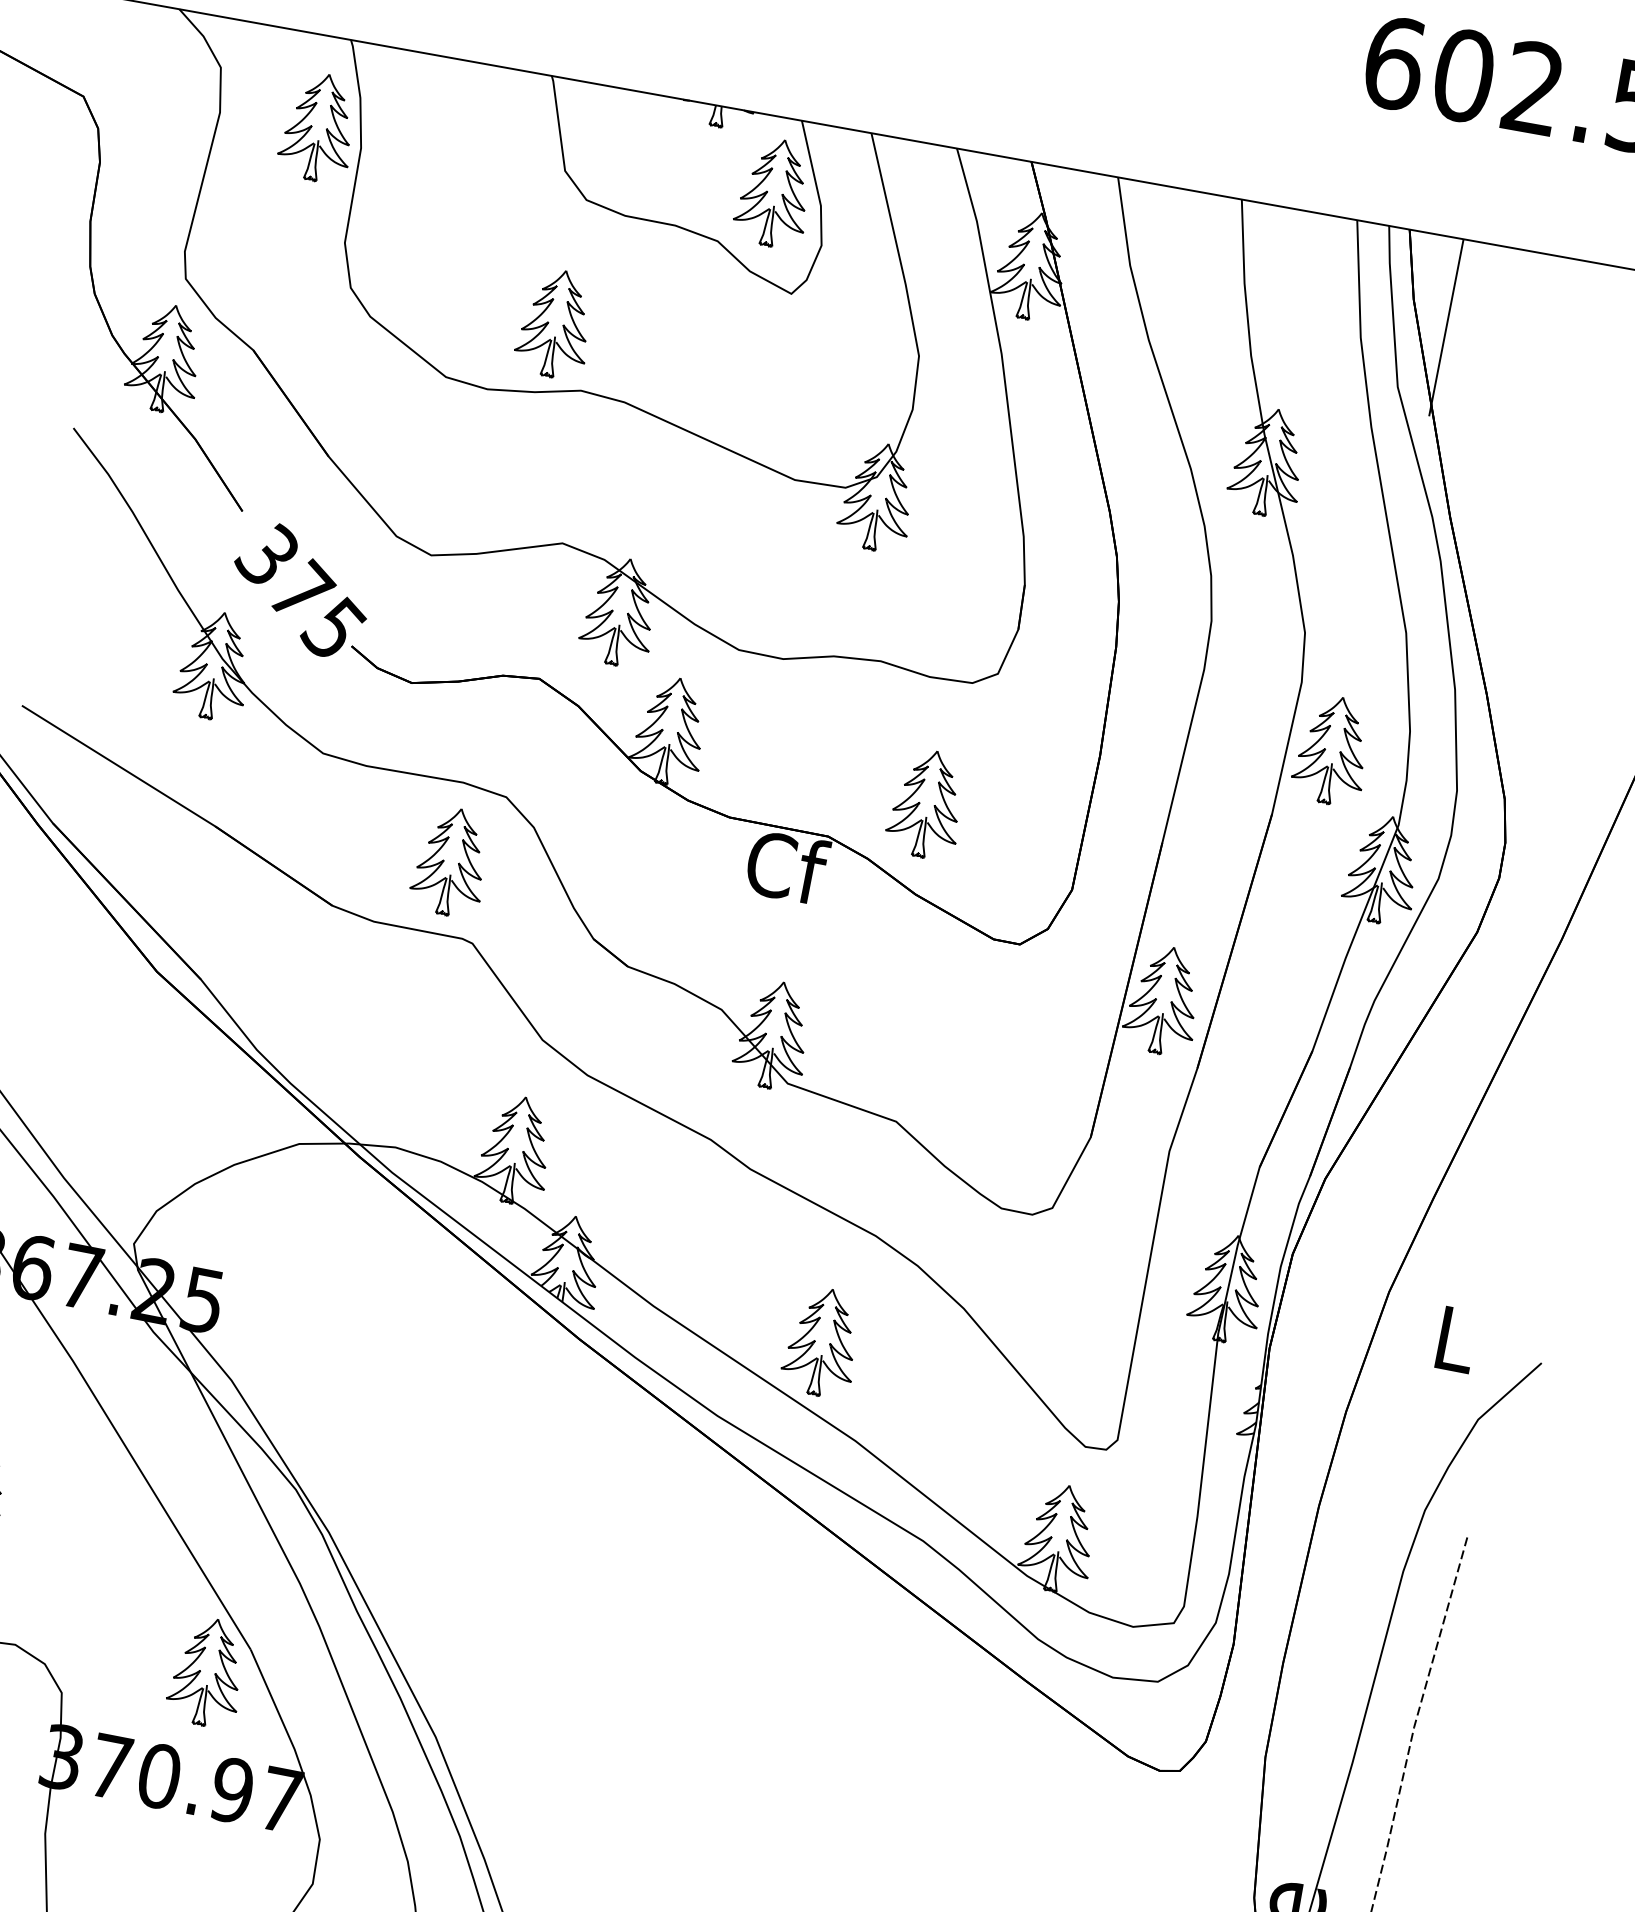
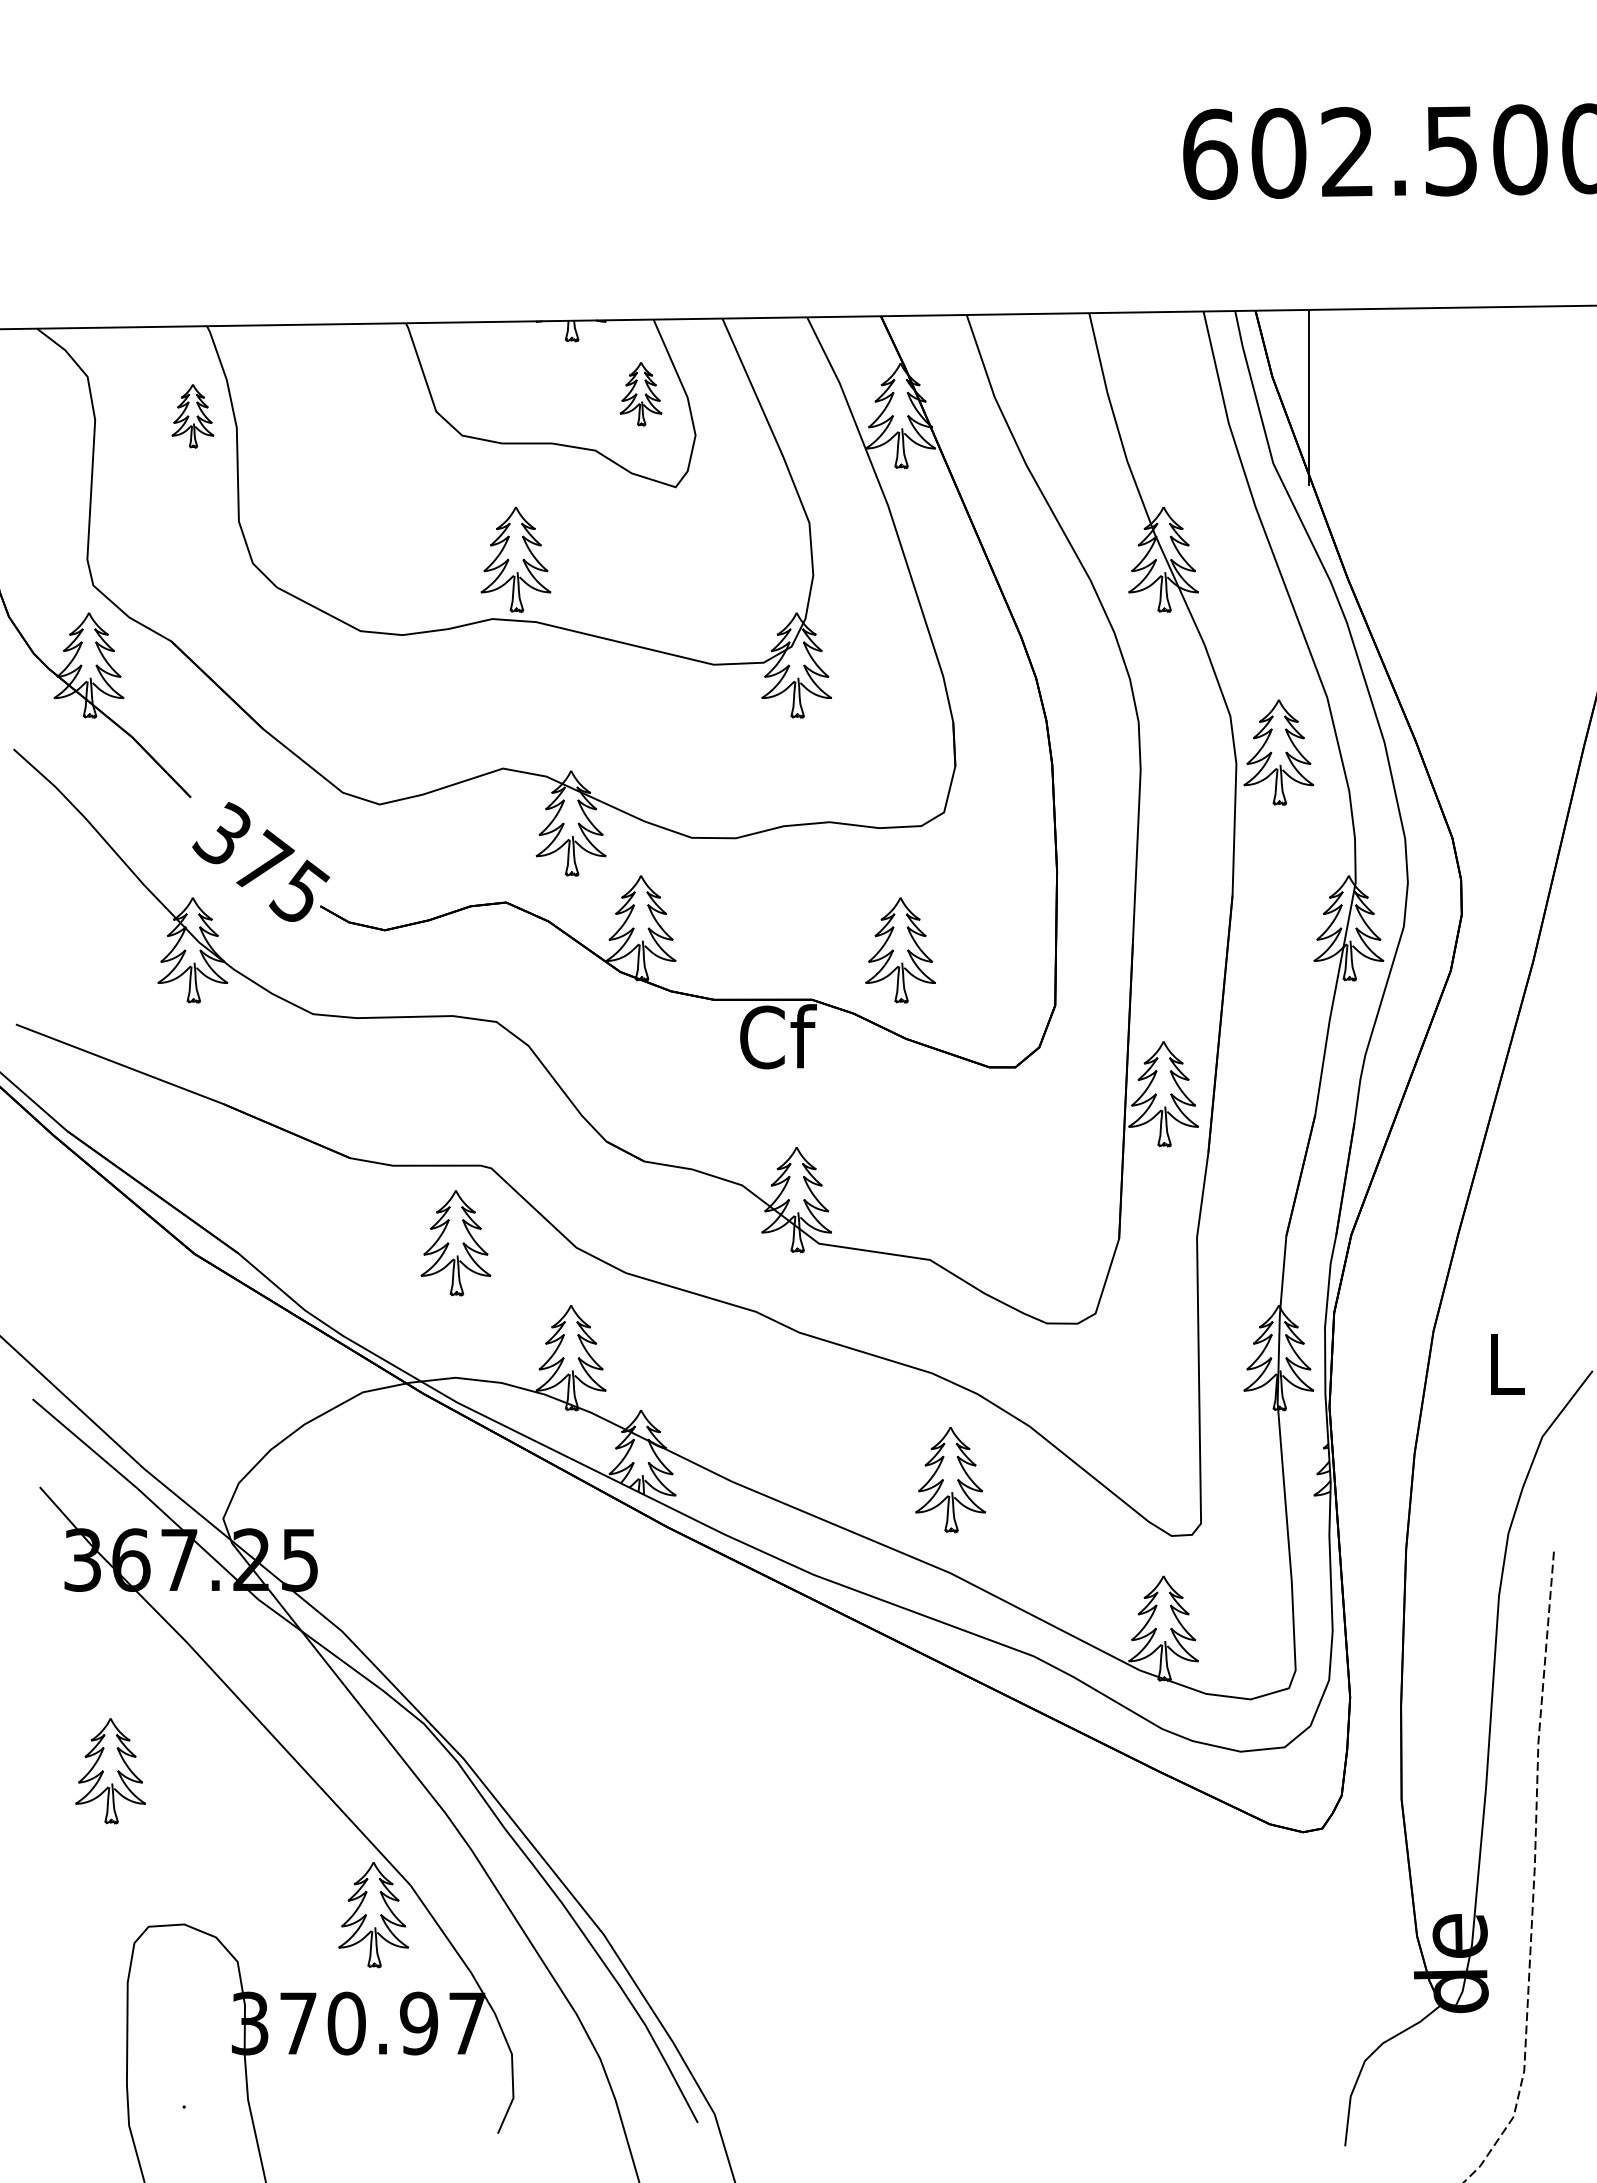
part: (318, 128) -> (192, 416), size x0.6
part: (774, 193) -> (640, 394), size x0.6
part: (555, 323) -> (515, 559), moved
part: (1332, 750) -> (1278, 752), moved
part: (450, 862) -> (455, 1243), moved
part: (822, 1342) -> (950, 1480), moved

